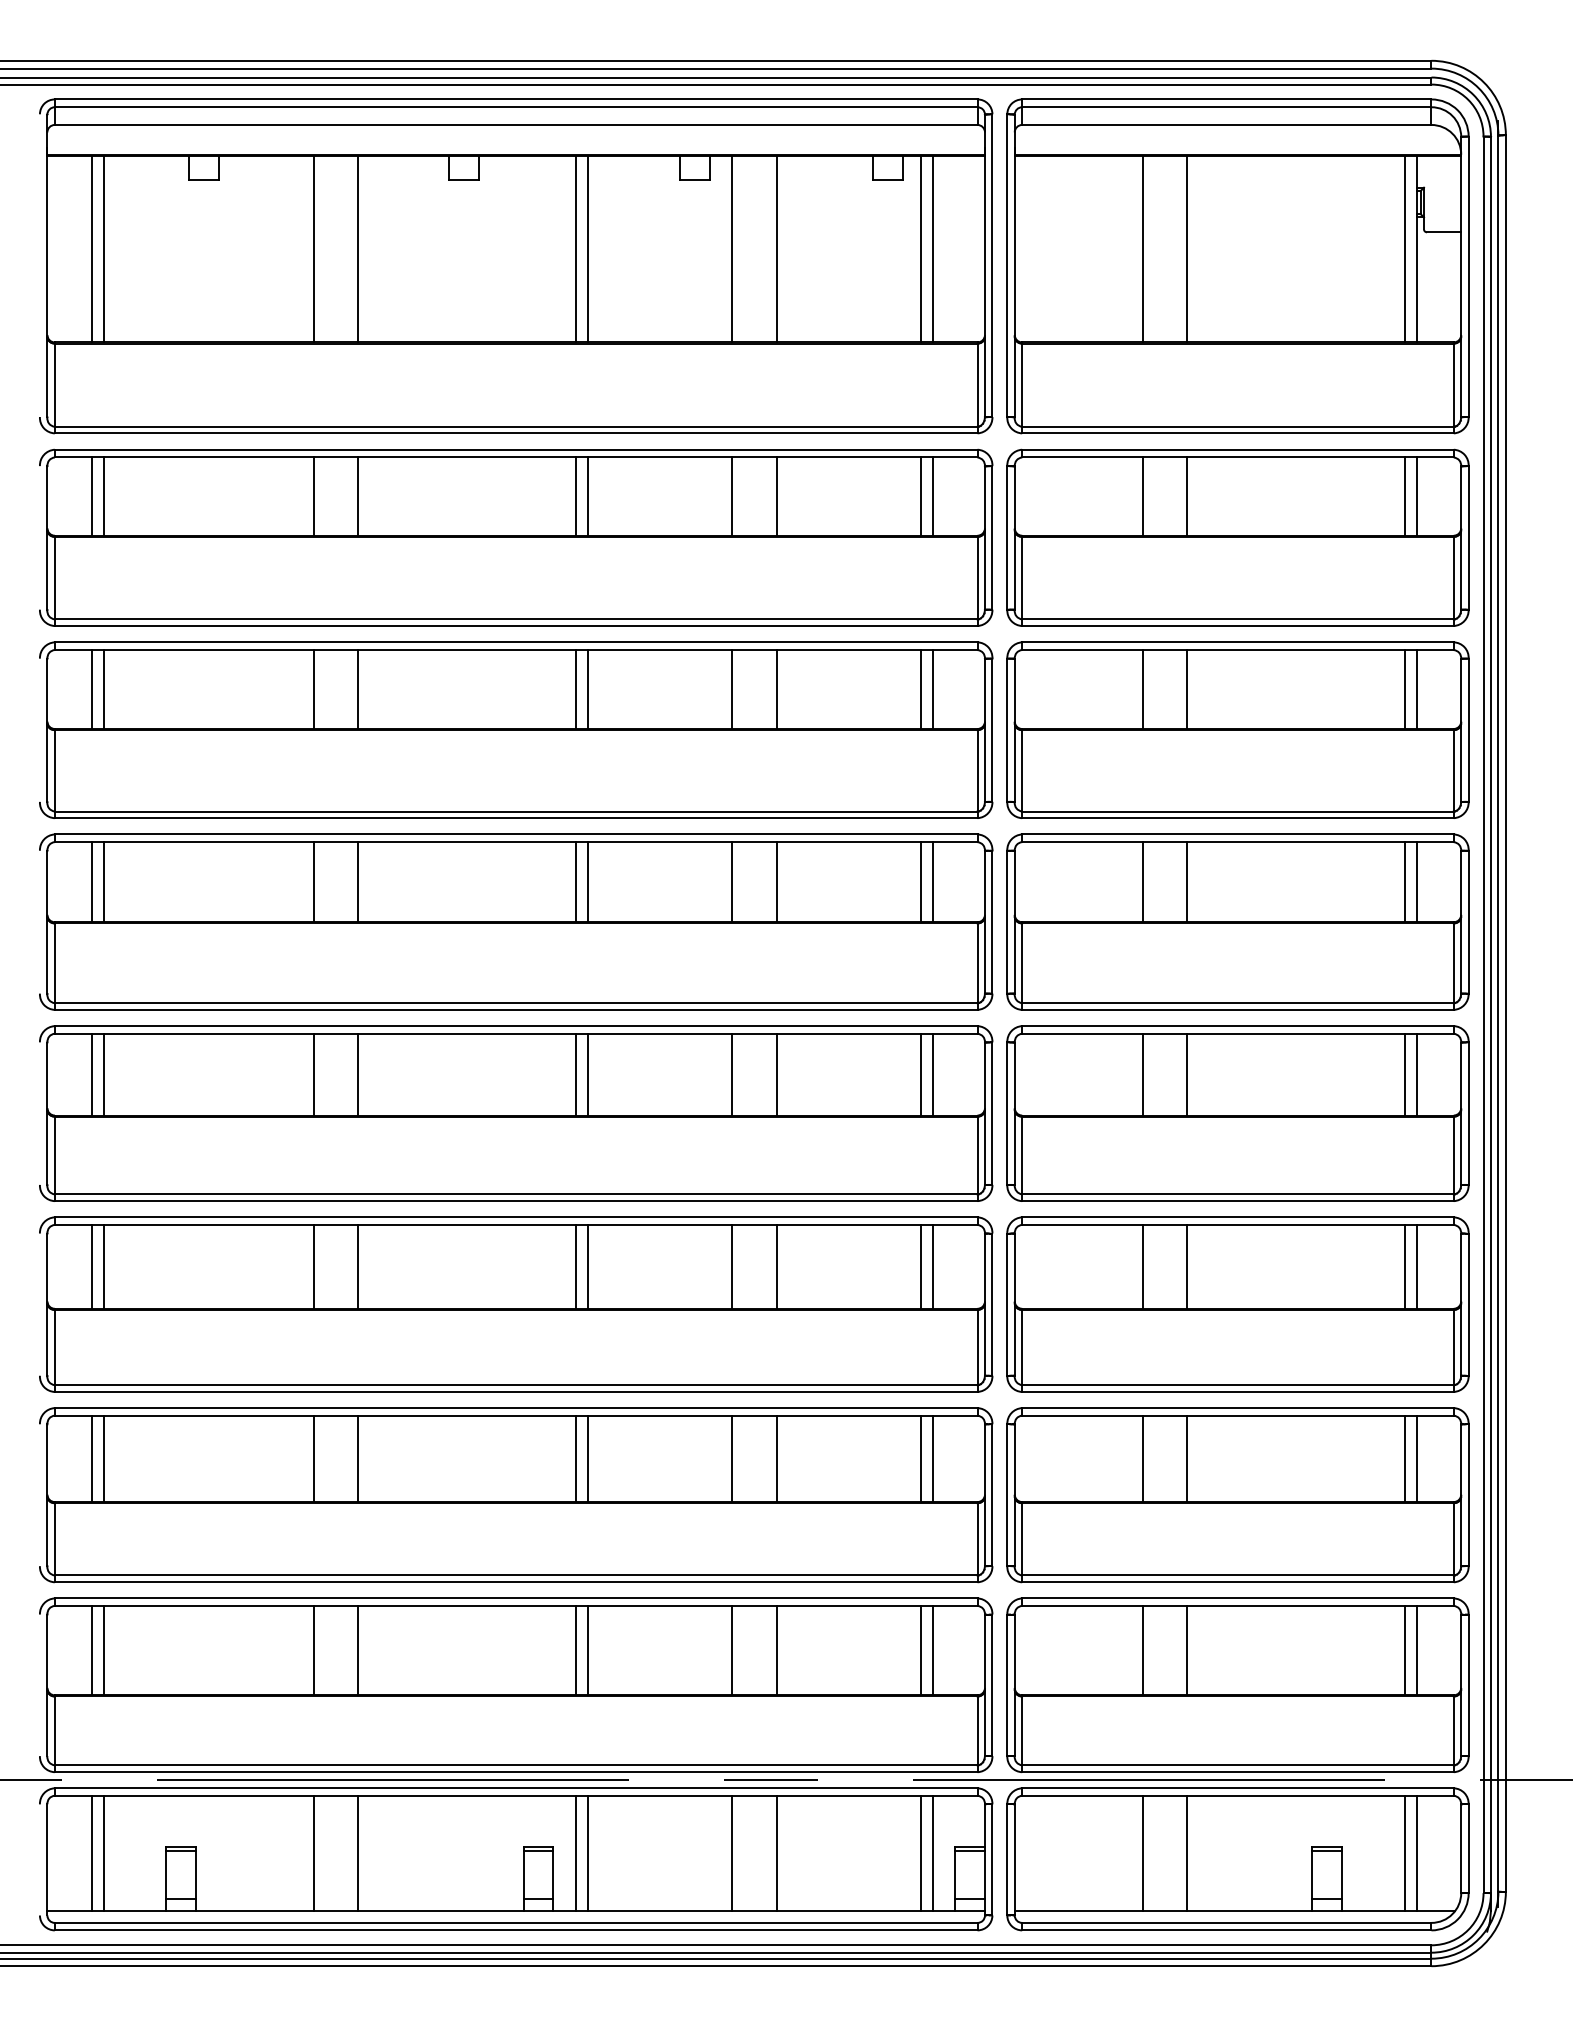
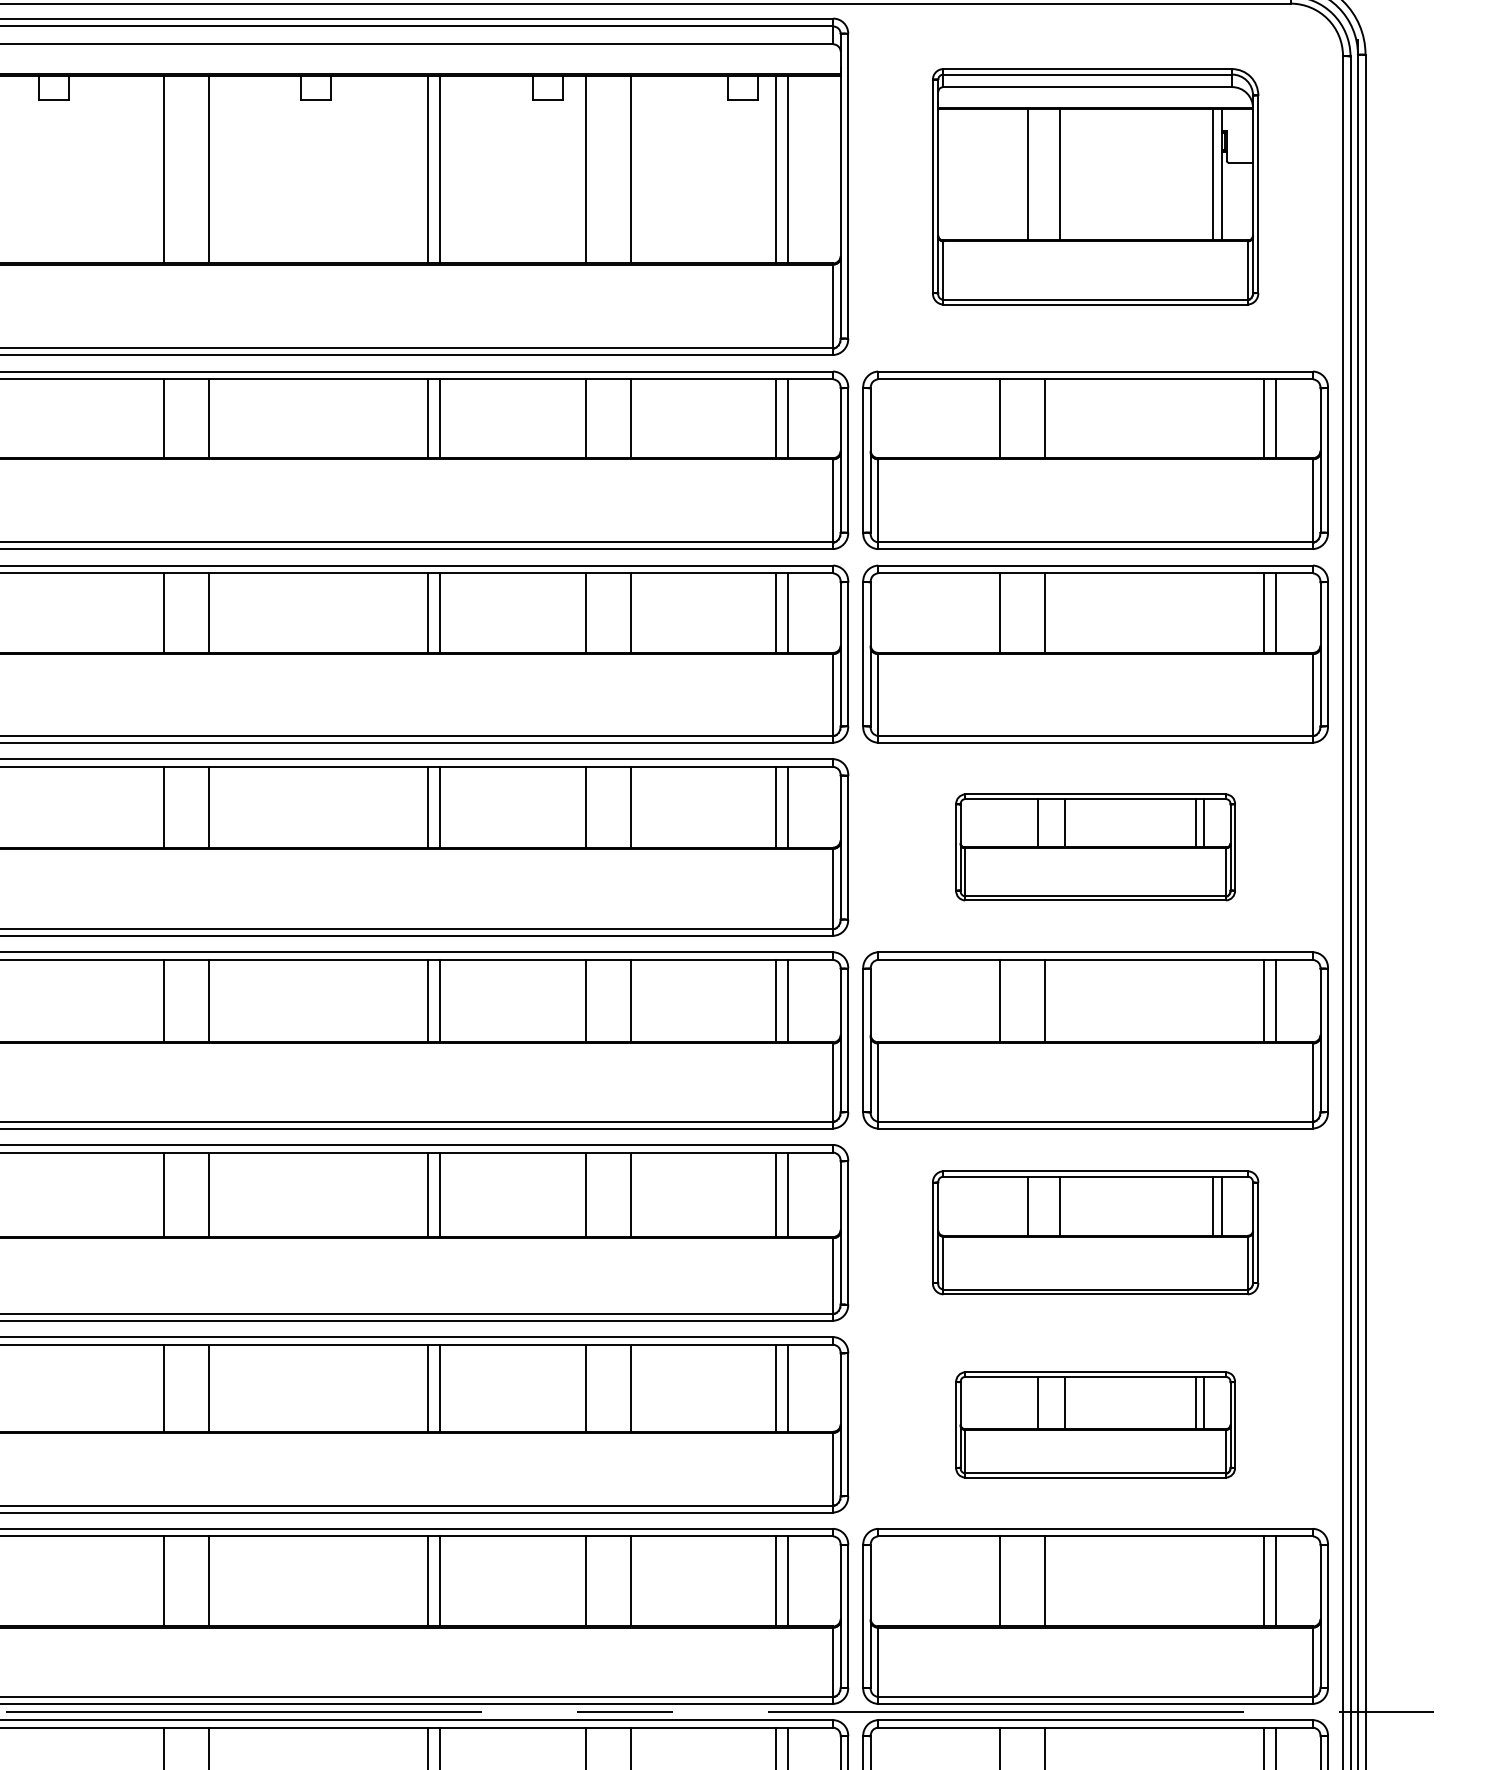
part: (1237, 266) -> (1095, 186), size x0.7
part: (1237, 921) -> (1095, 846), size x0.6
part: (1237, 1304) -> (1095, 1232), size x0.7
part: (1237, 1495) -> (1095, 1425), size x0.6

